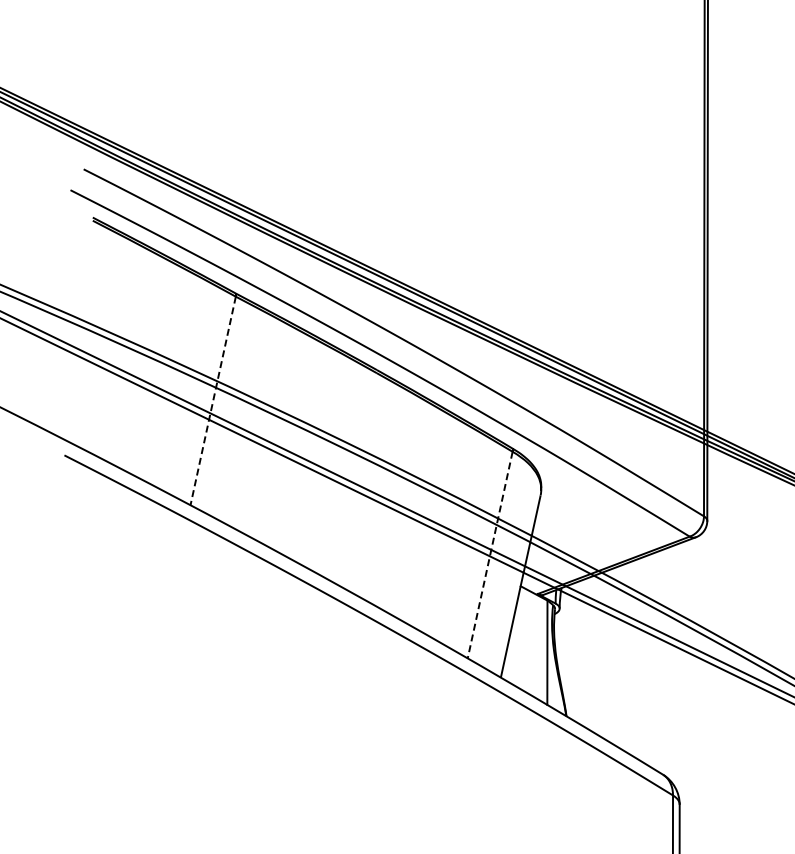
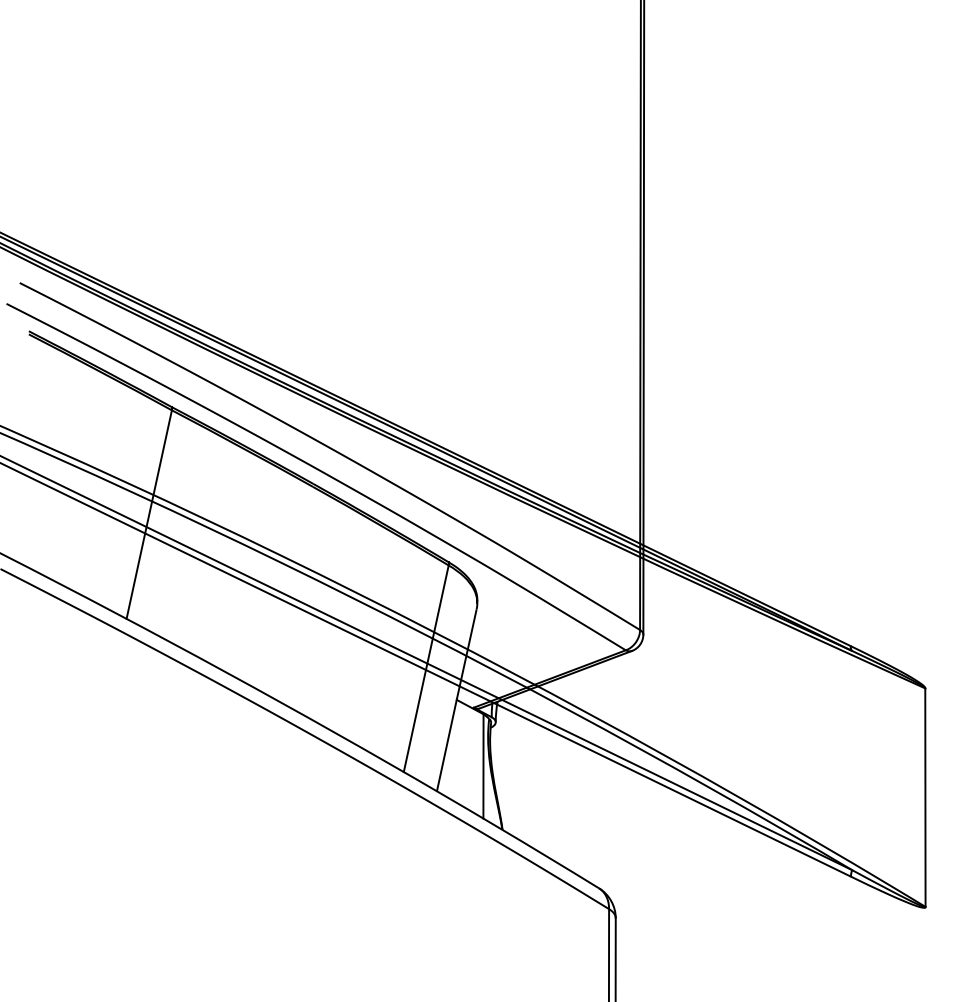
line: (213, 400) -> (149, 514), dashed -> solid
line: (490, 554) -> (426, 668), dashed -> solid

